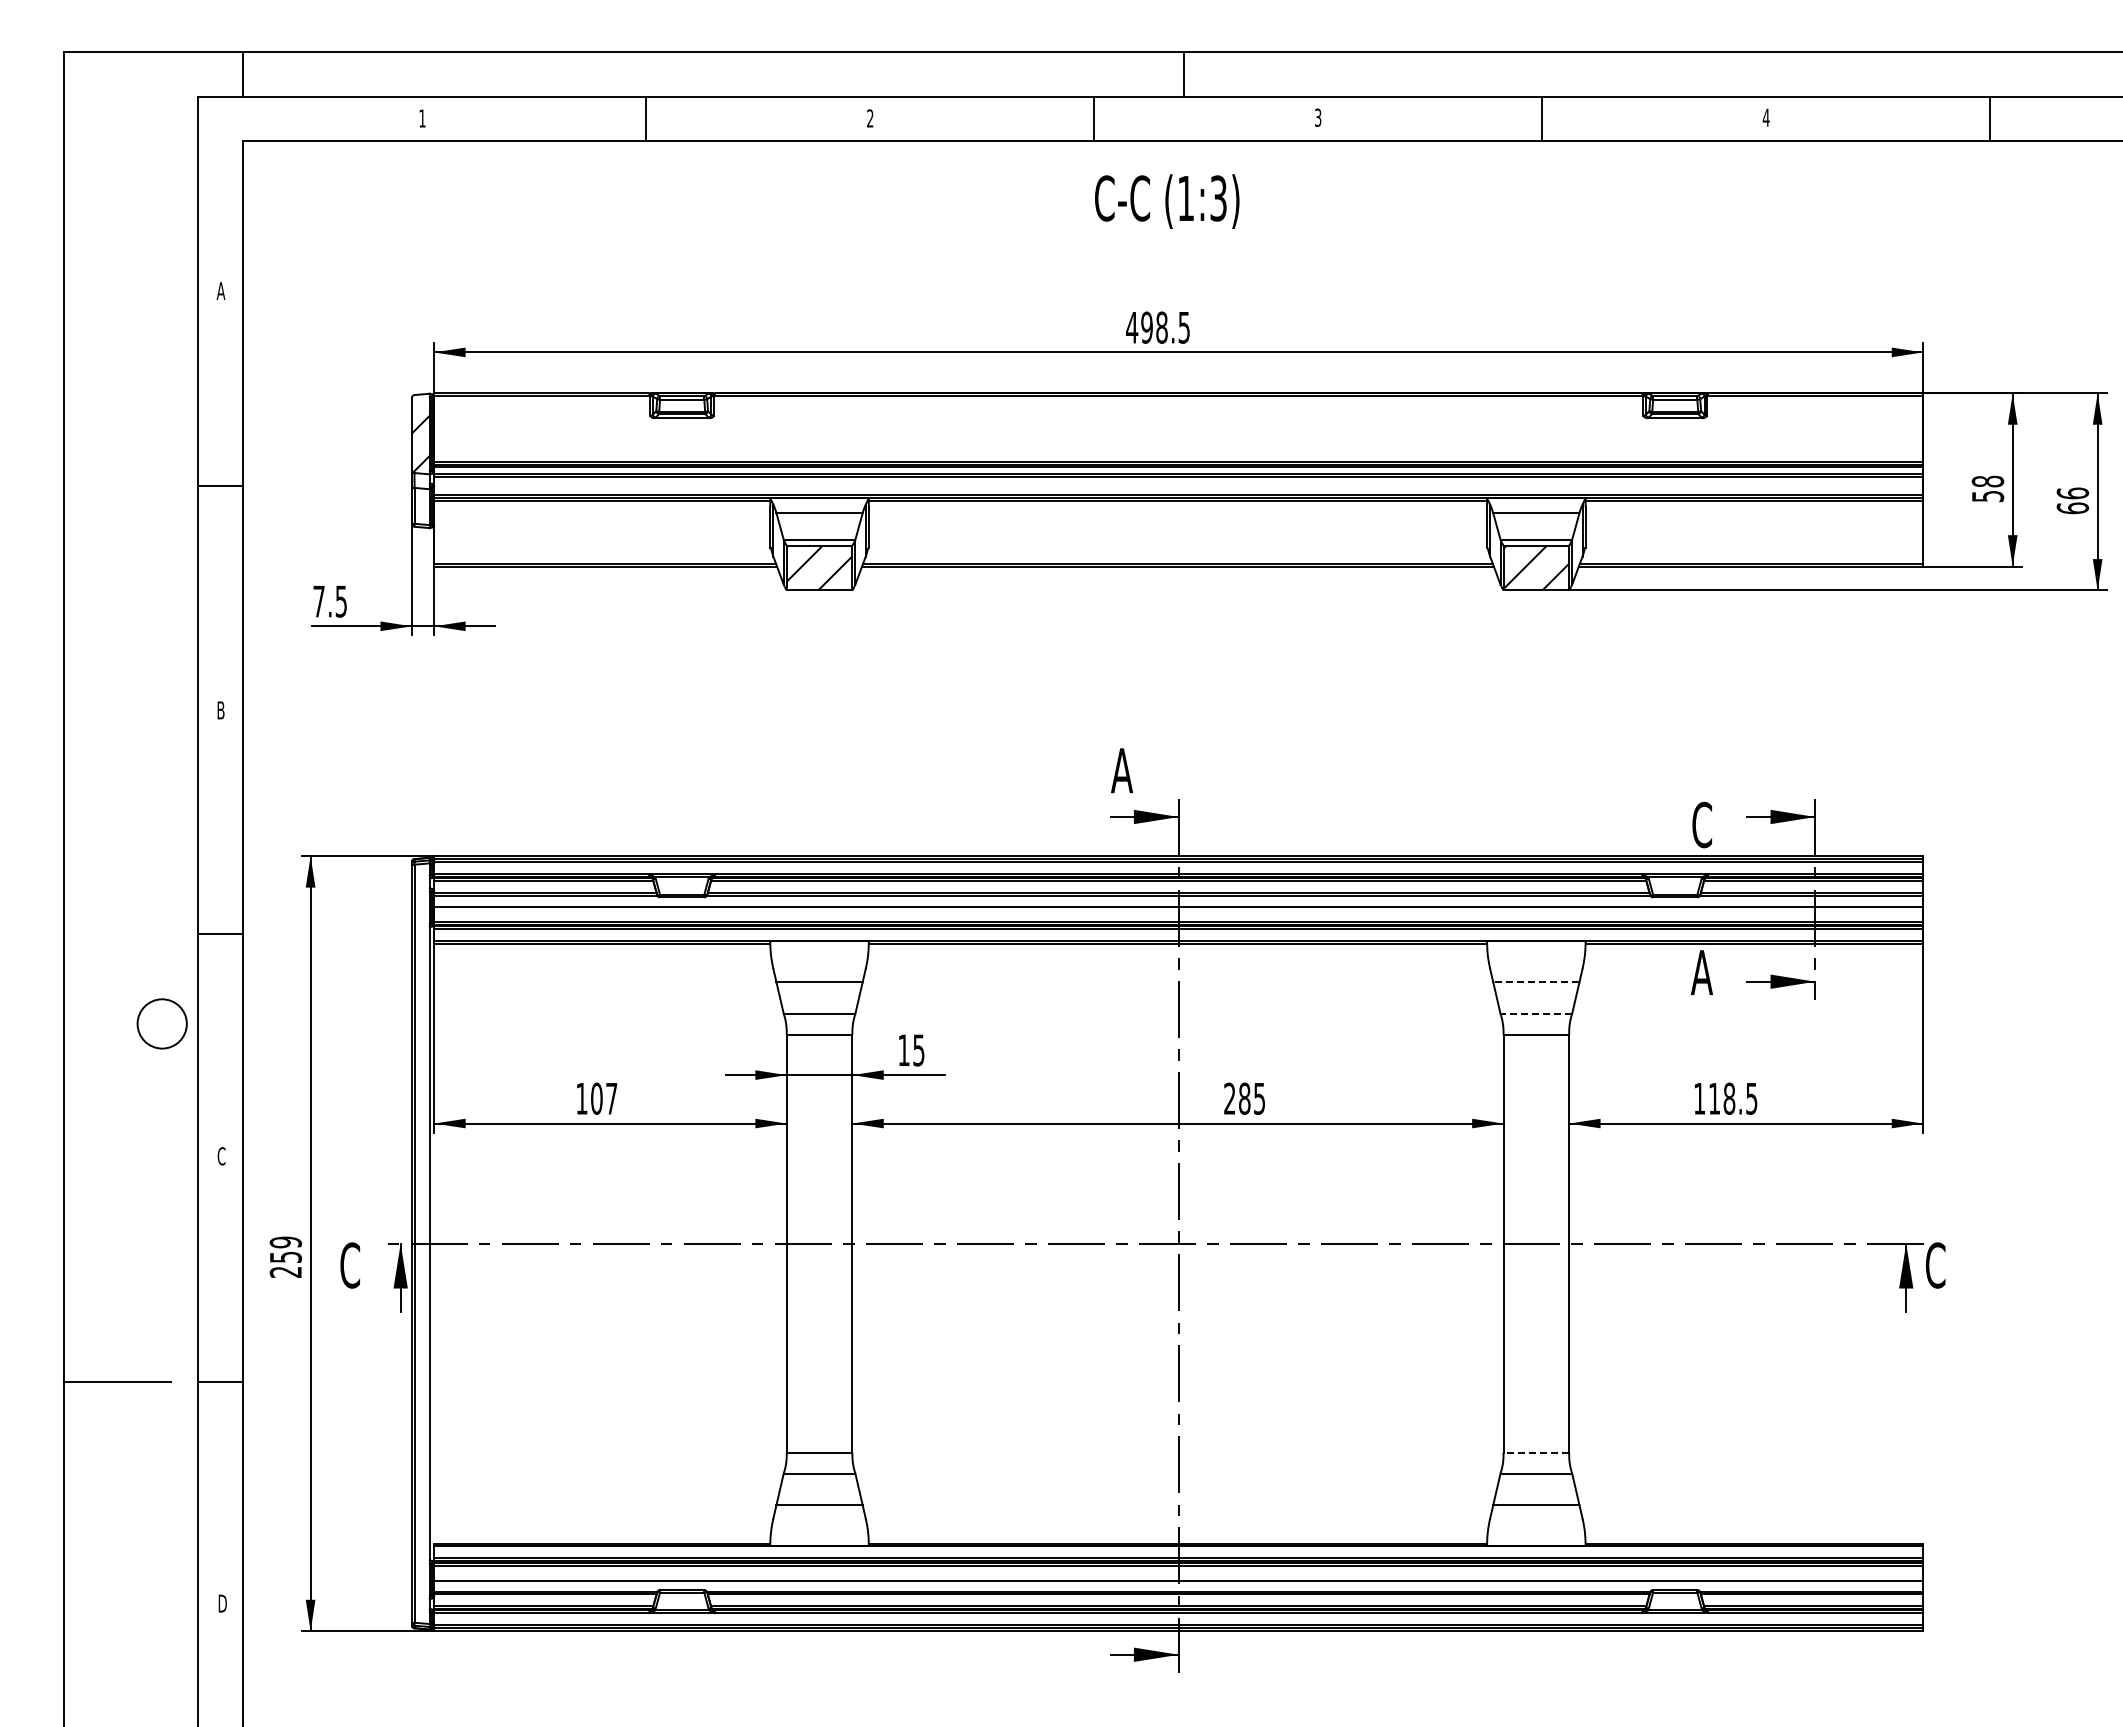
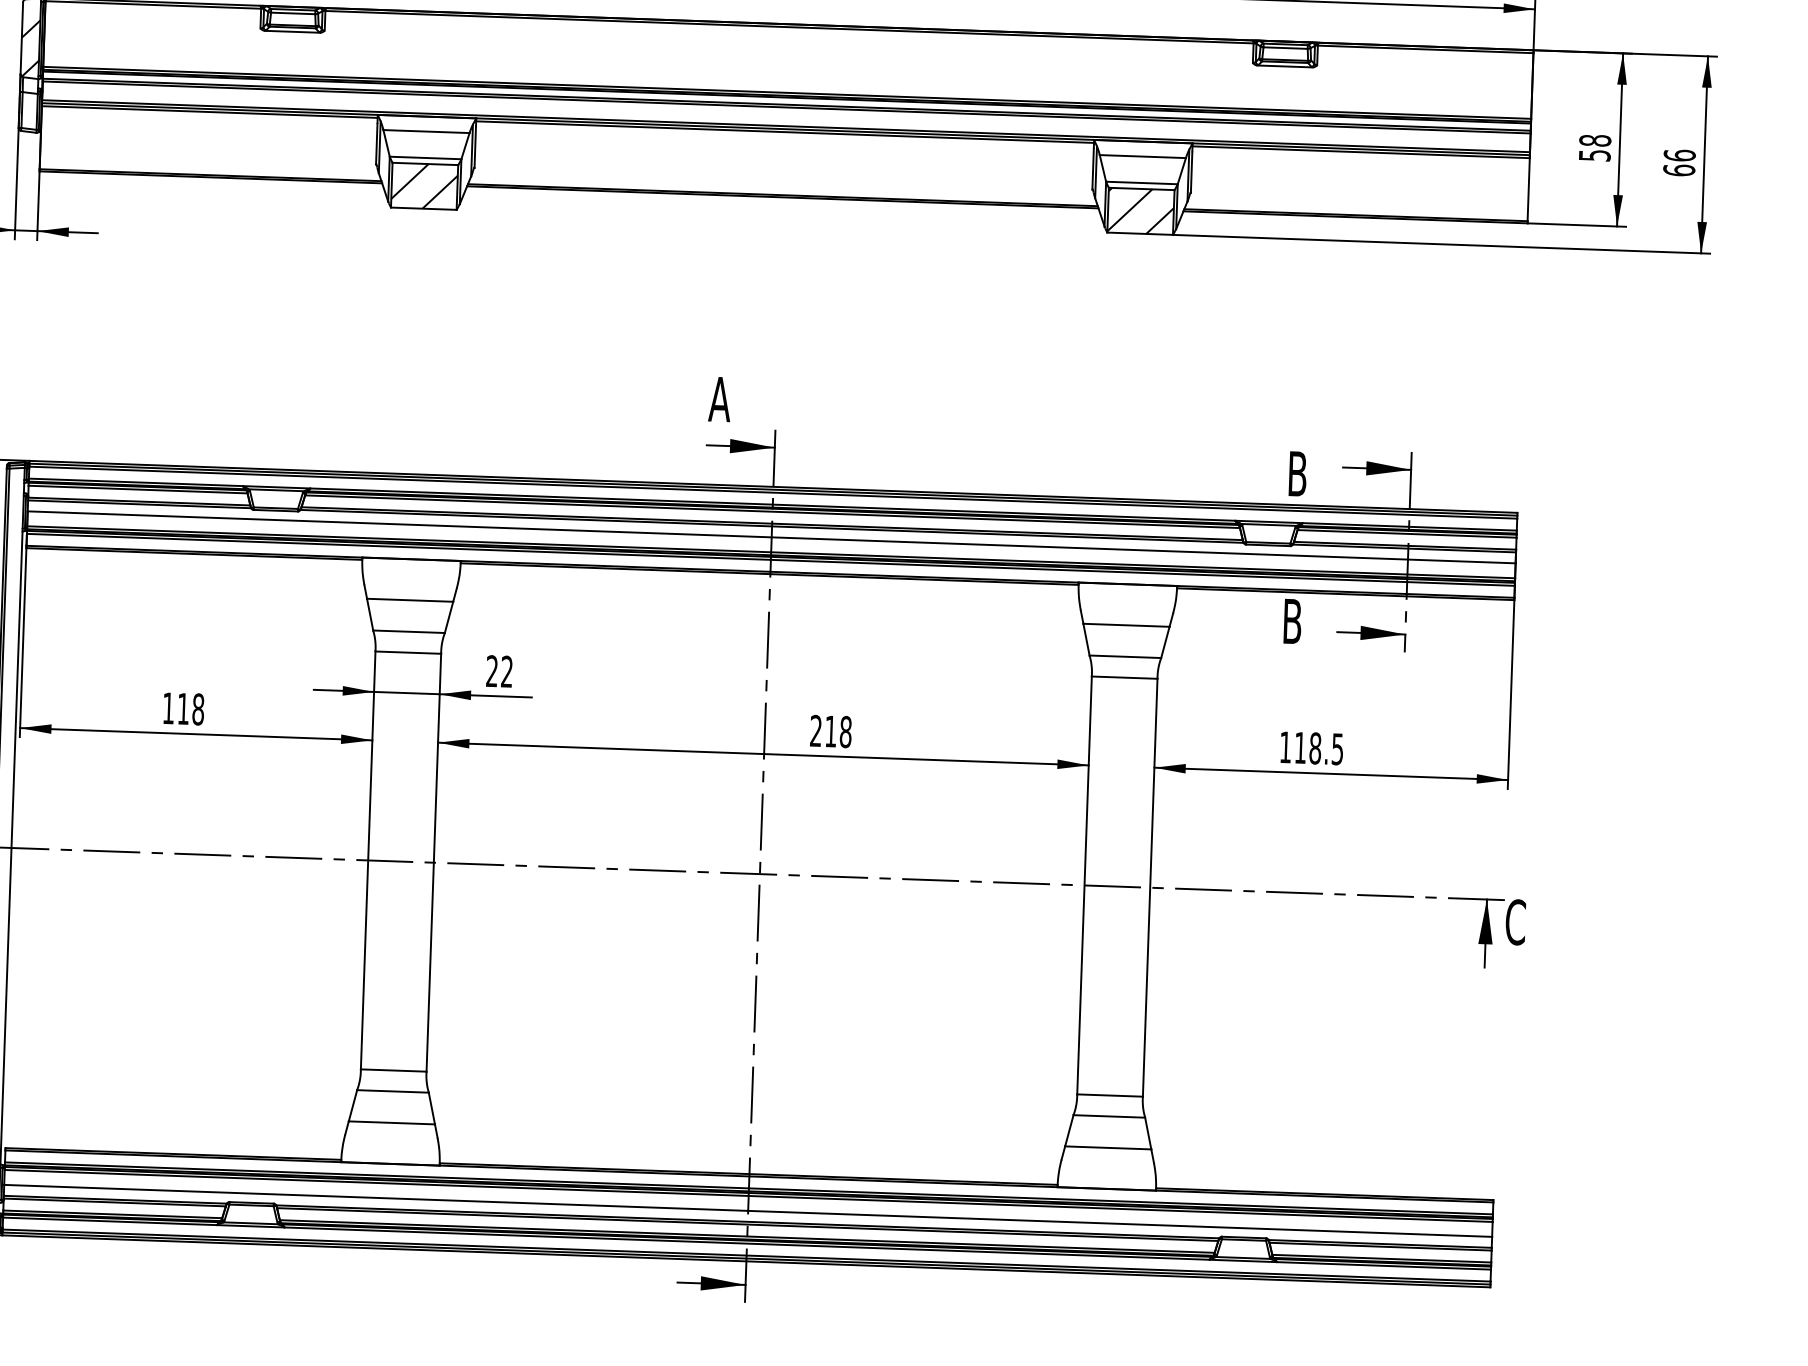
text: (1702, 824) -> (1298, 473), C -> B
text: (1701, 972) -> (1291, 621), A -> B
line: (1535, 982) -> (1125, 625), dashed -> solid
line: (1536, 1013) -> (1125, 656), dashed -> solid
text: (911, 1050) -> (499, 671), 15 -> 22
text: (604, 1098) -> (191, 708), 107 -> 118
text: (1252, 1098) -> (838, 731), 285 -> 218
line: (1536, 1452) -> (1110, 1095), dashed -> solid

